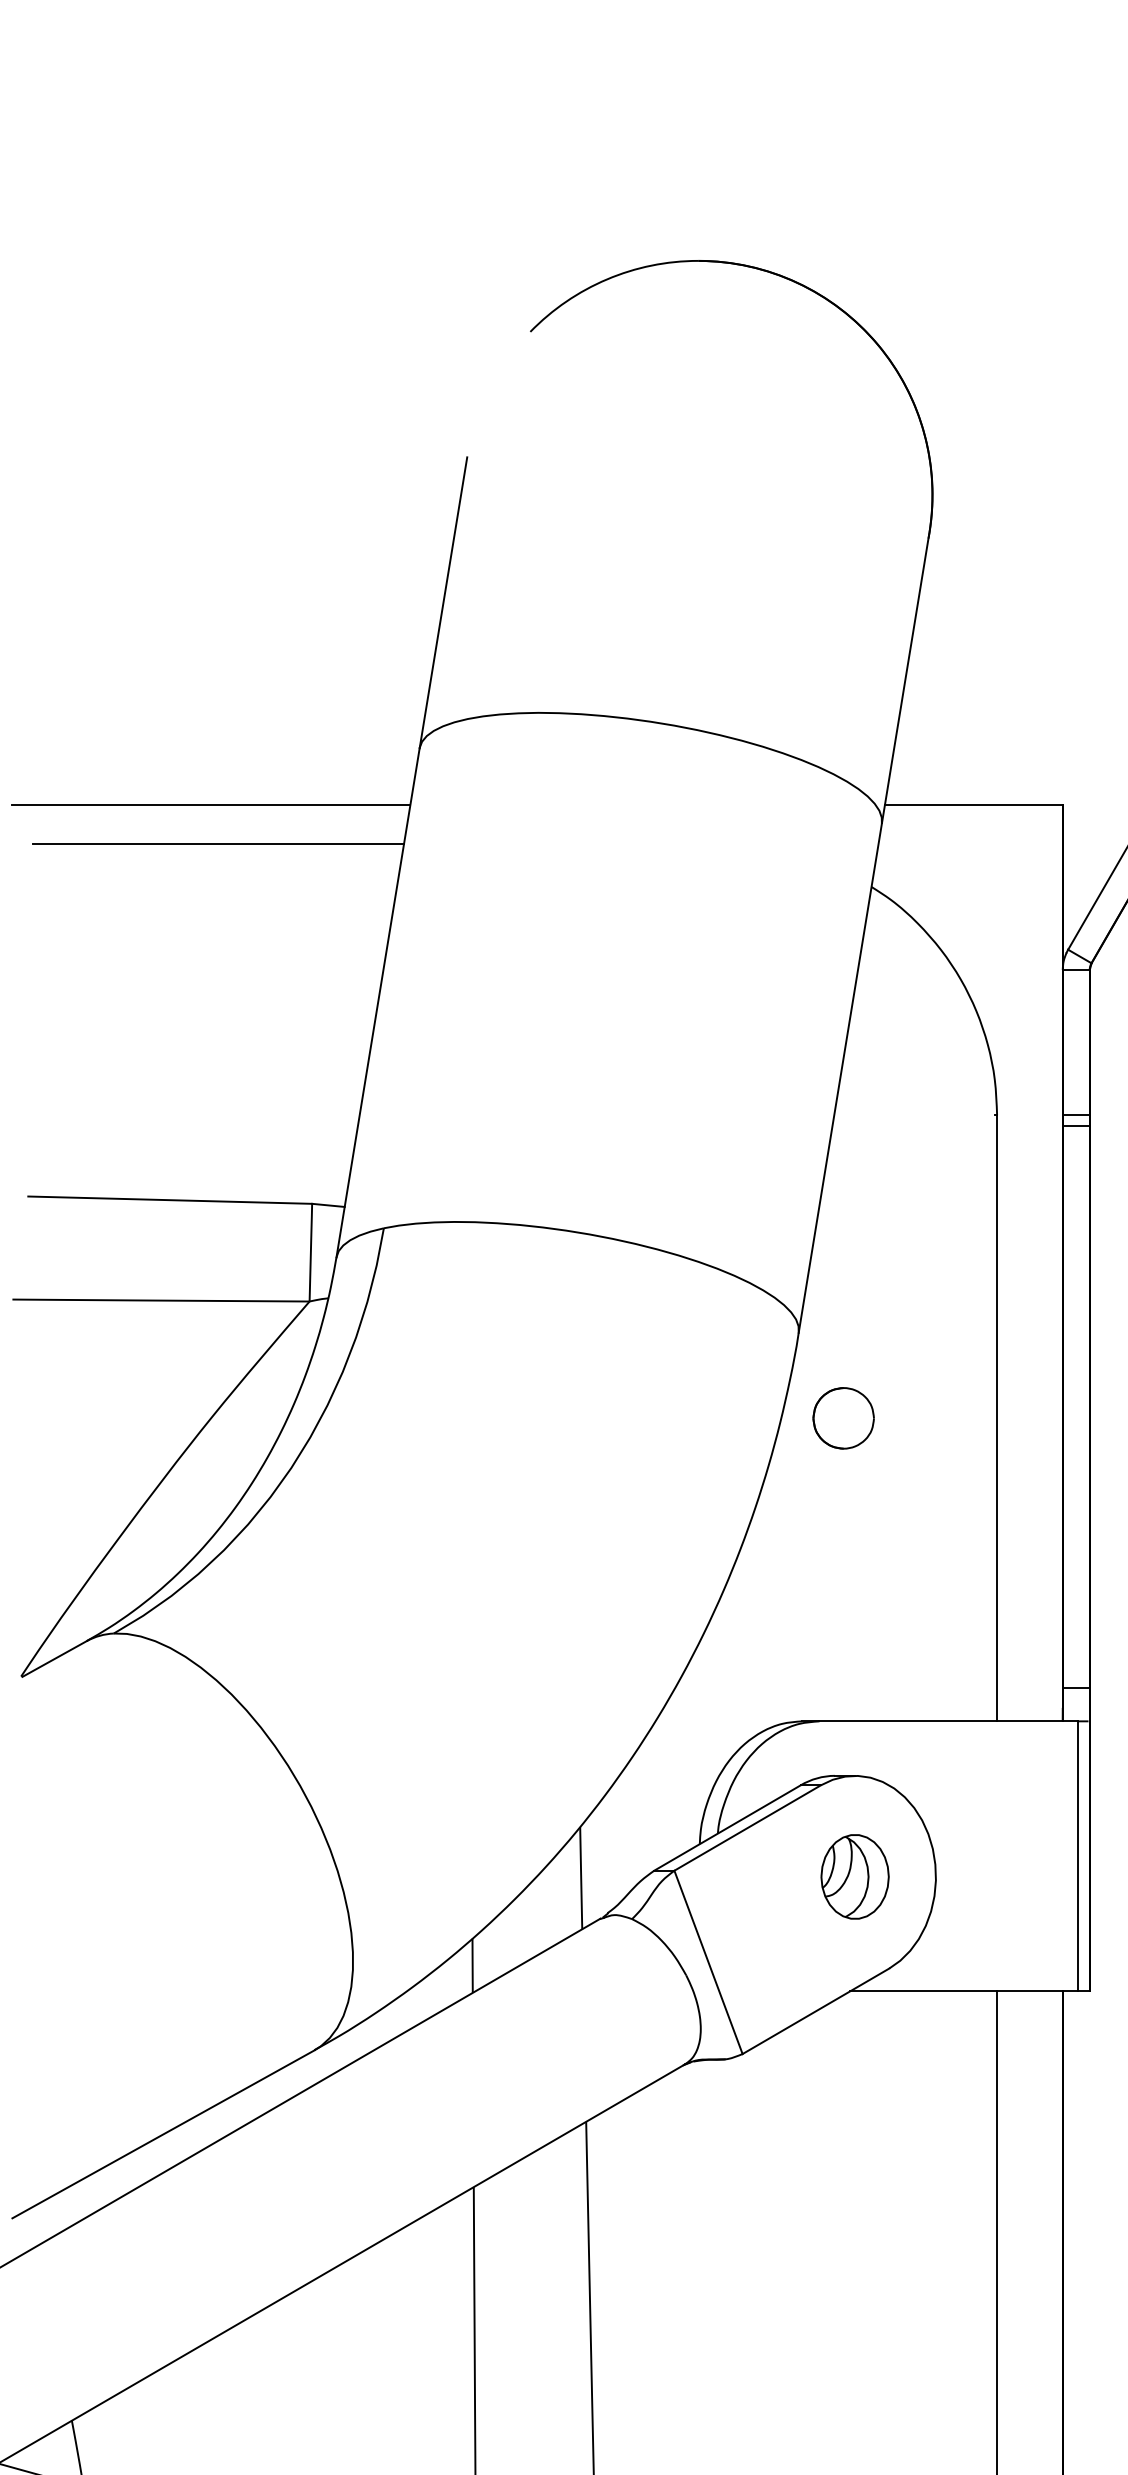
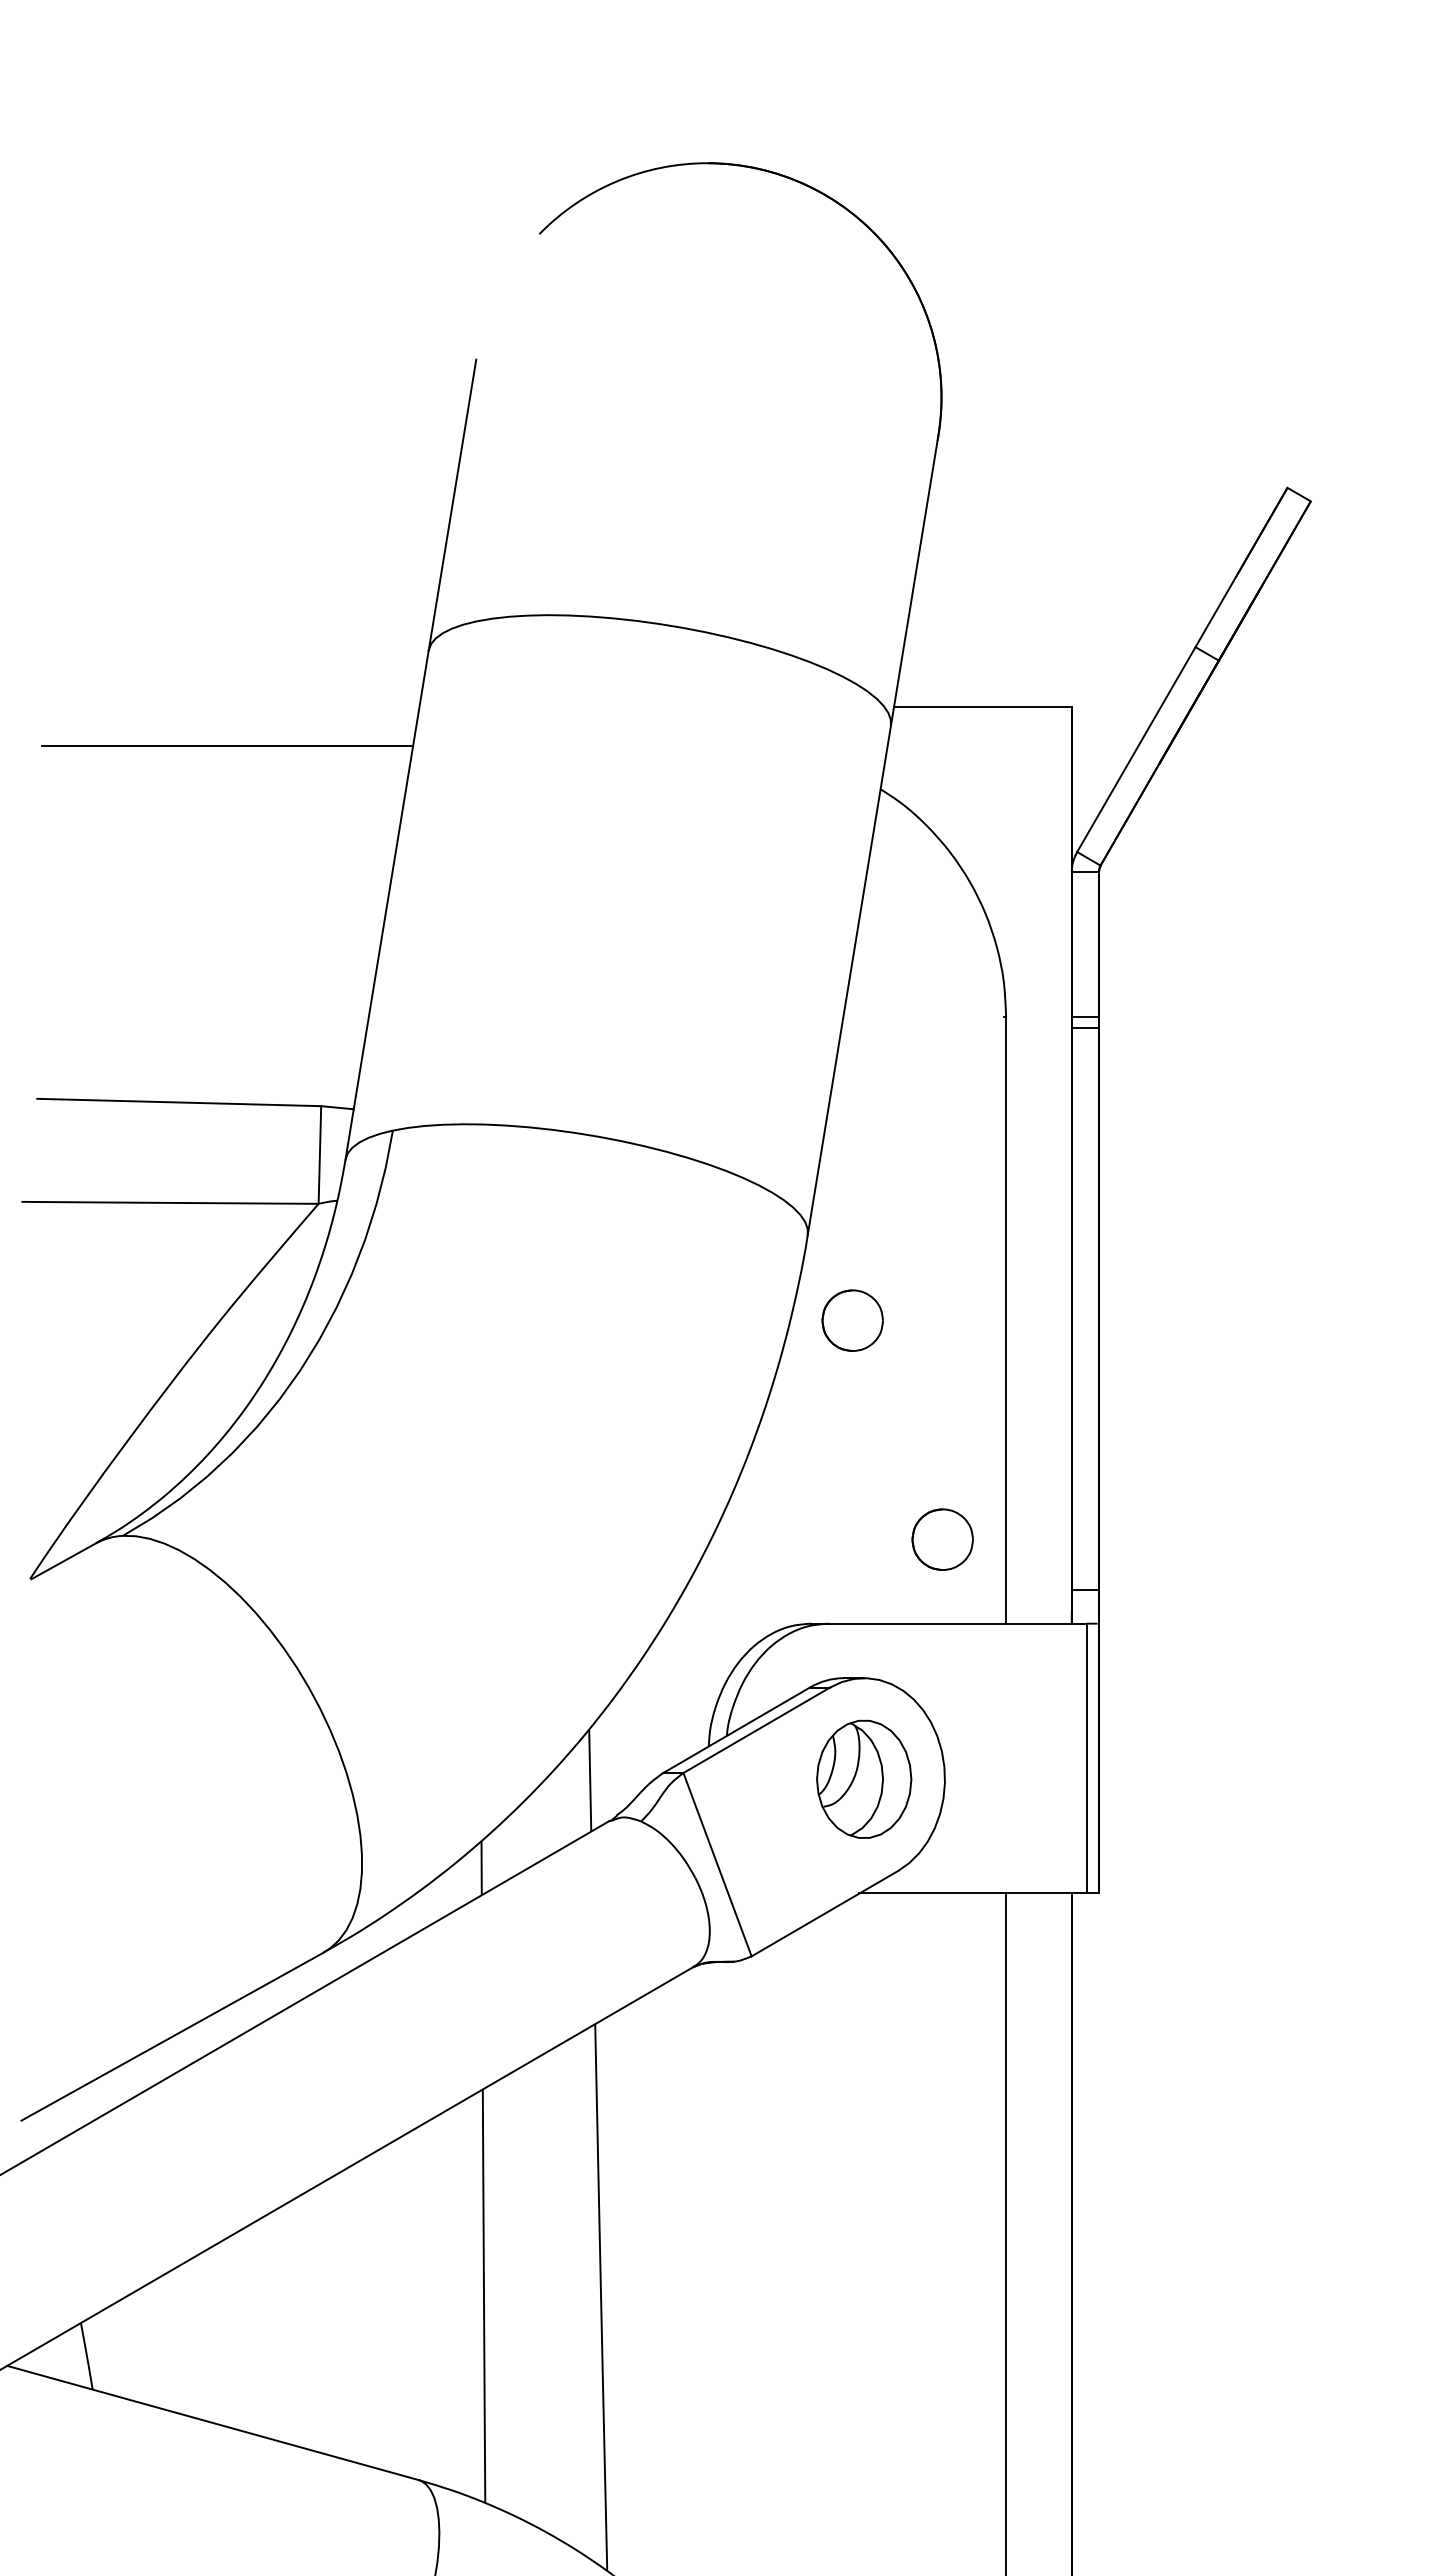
line: (211, 805) -> (220, 707), removed
part: (933, 1637) -> (942, 1539), added
part: (854, 1876) -> (863, 1778), size x1.4

